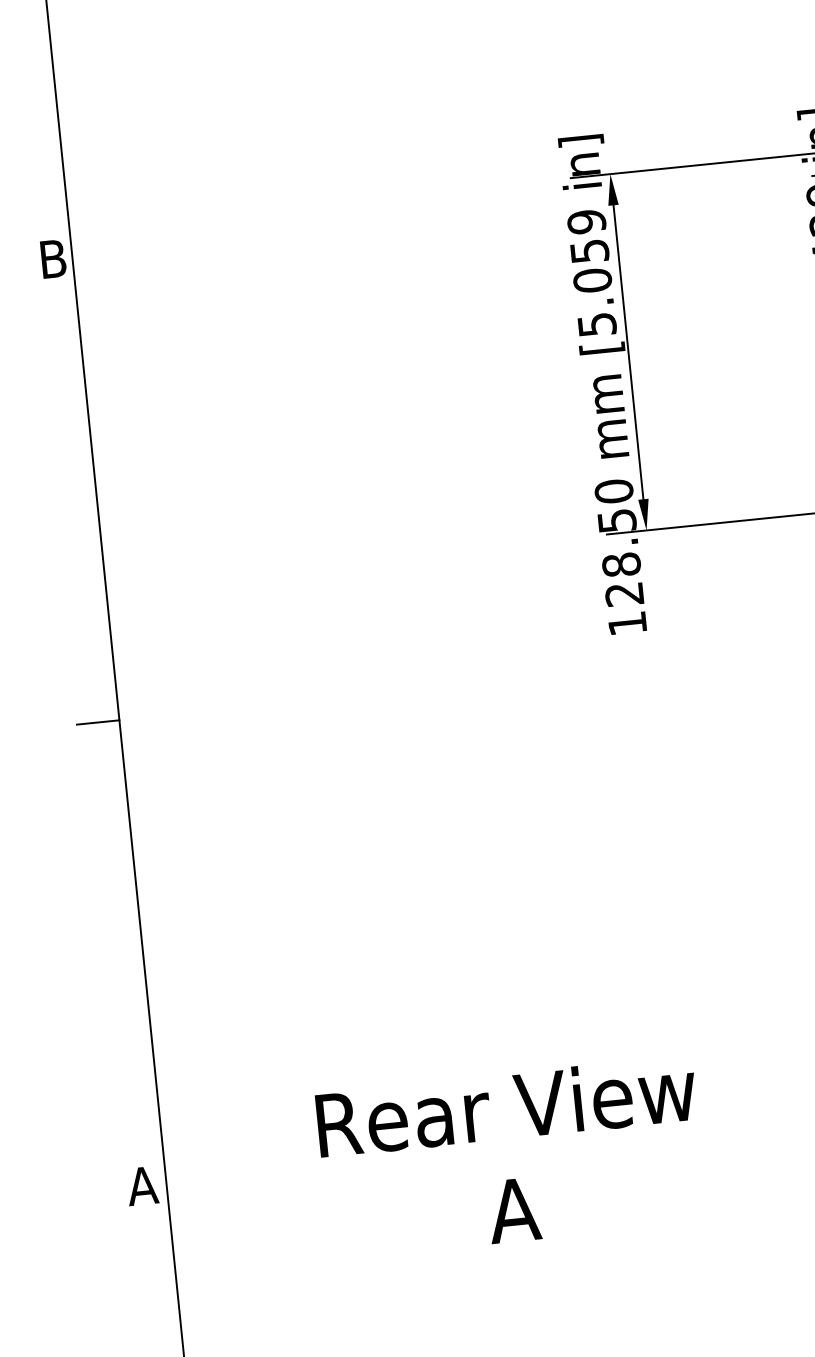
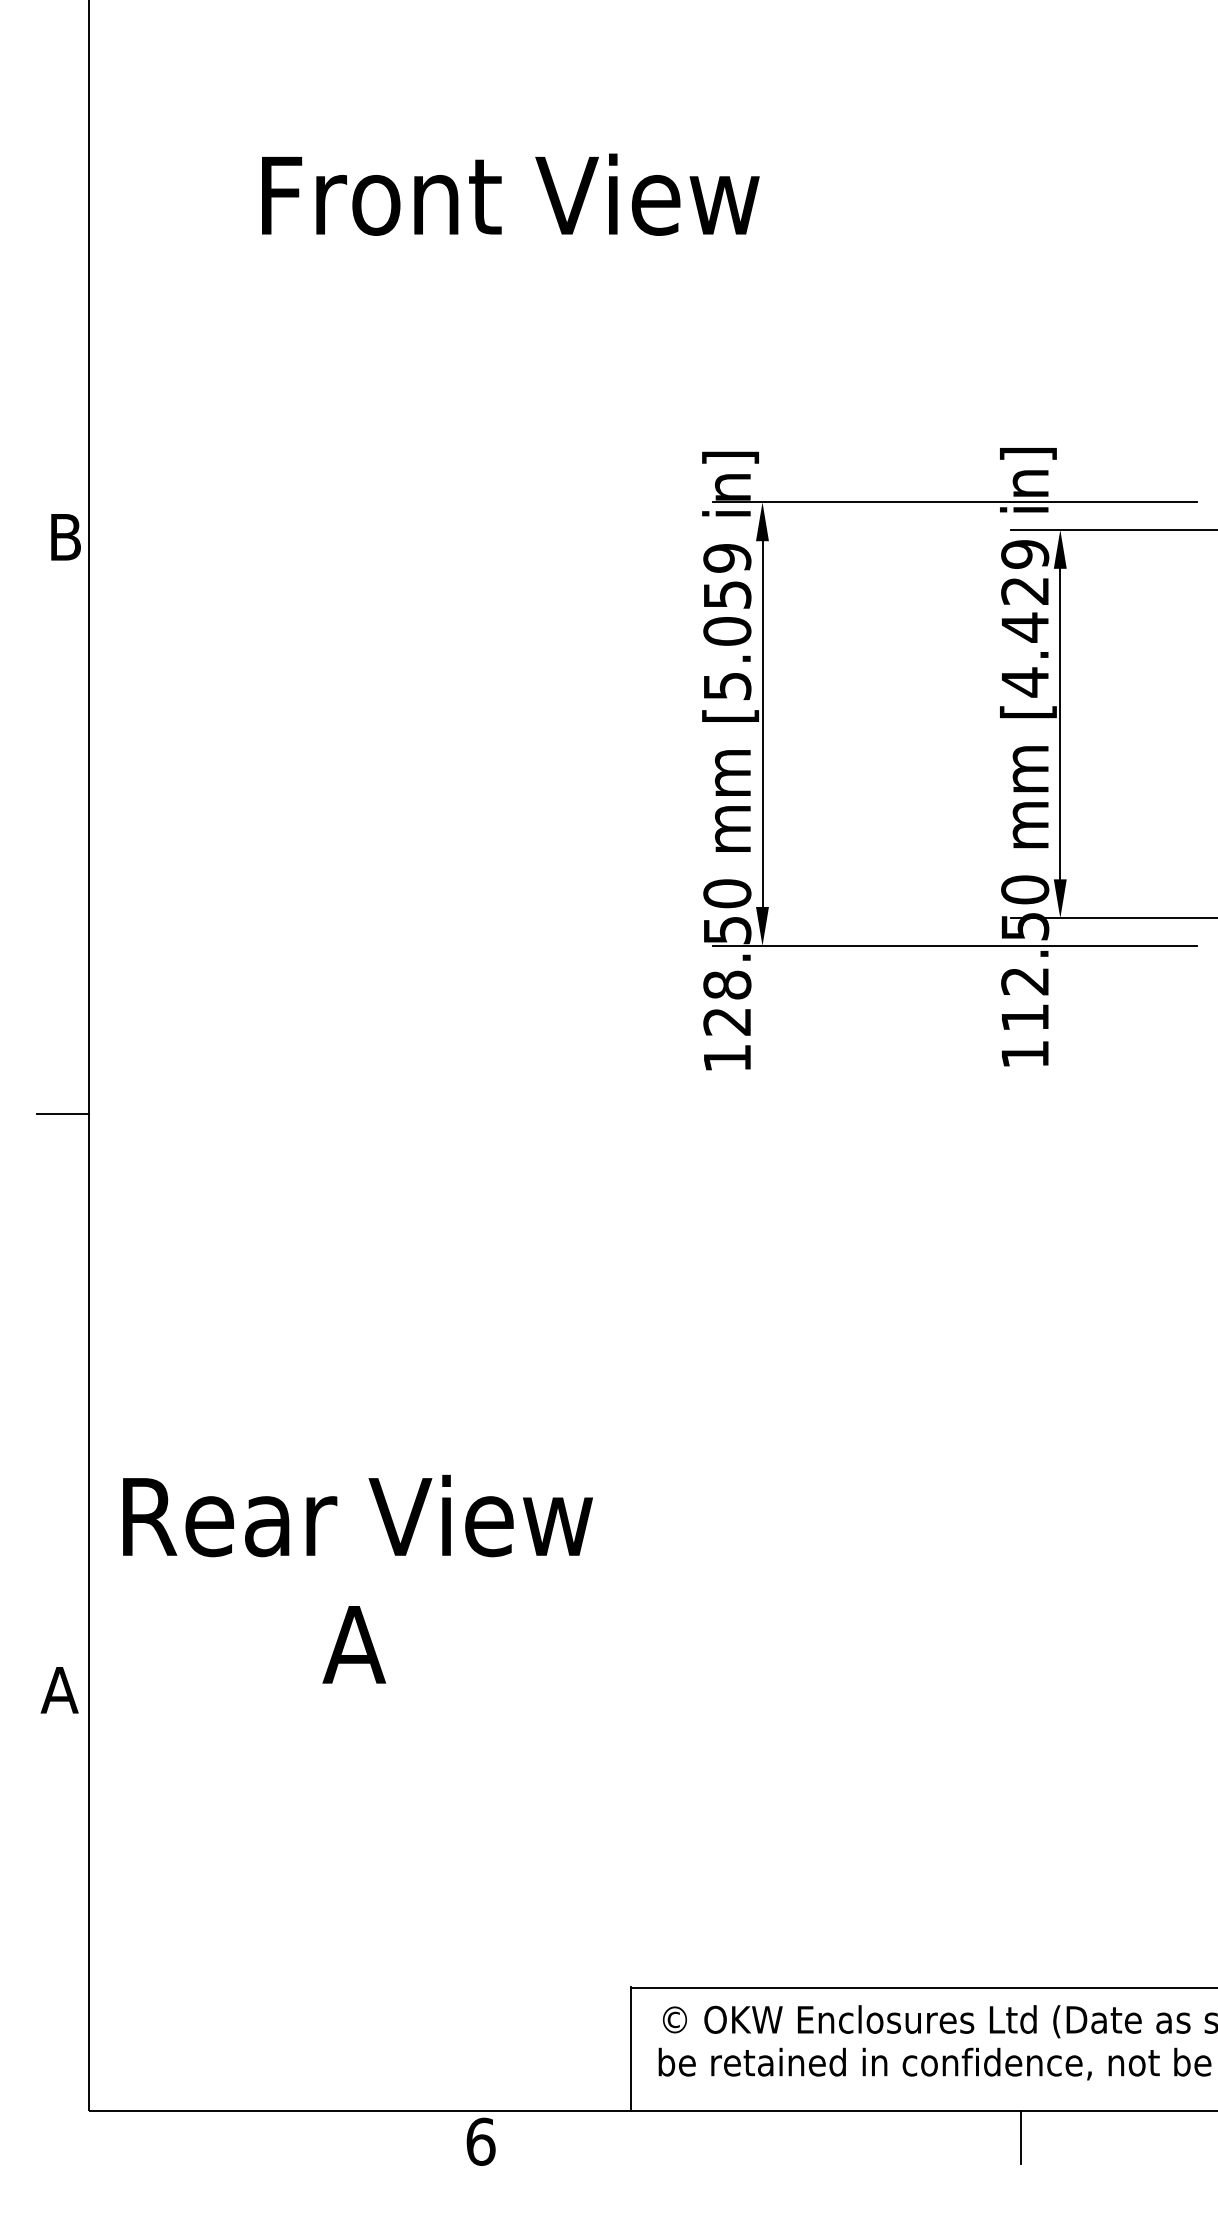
text: (511, 1156) -> (357, 1578), moved

